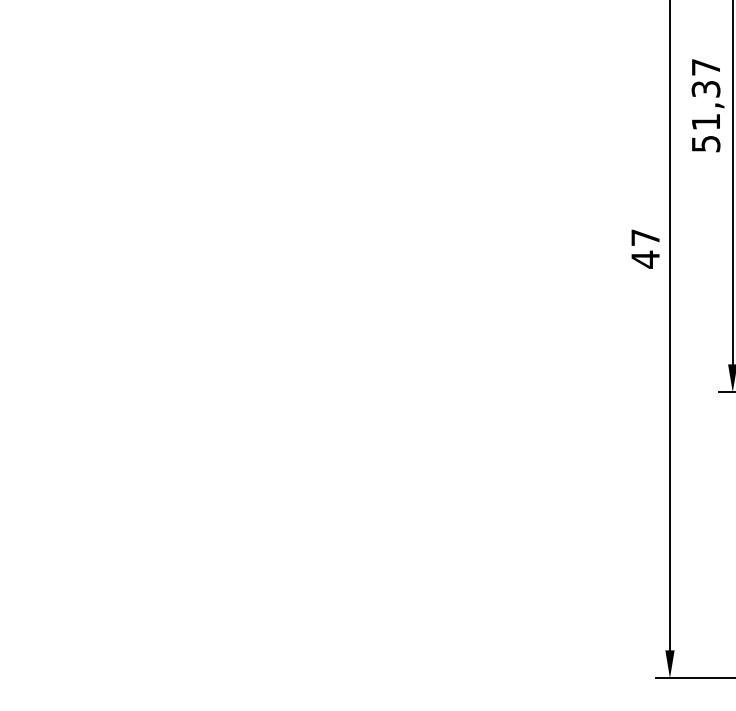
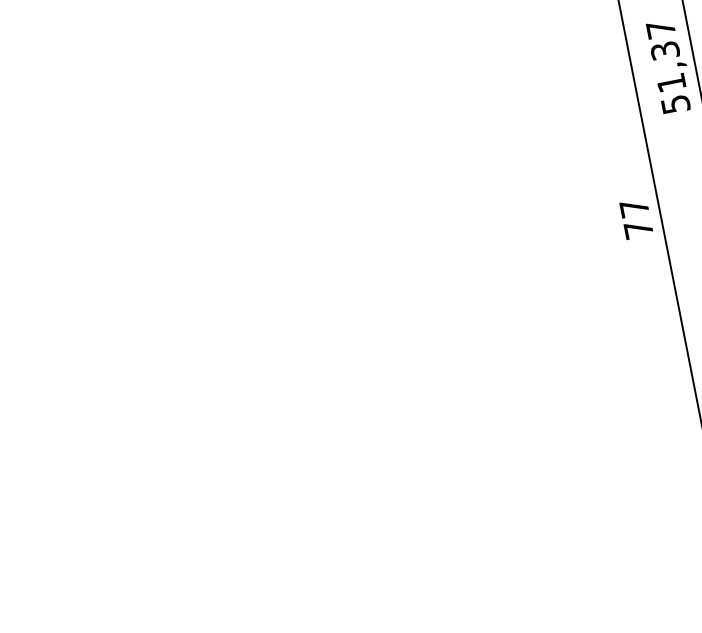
text: (645, 259) -> (638, 229), 47 -> 77

